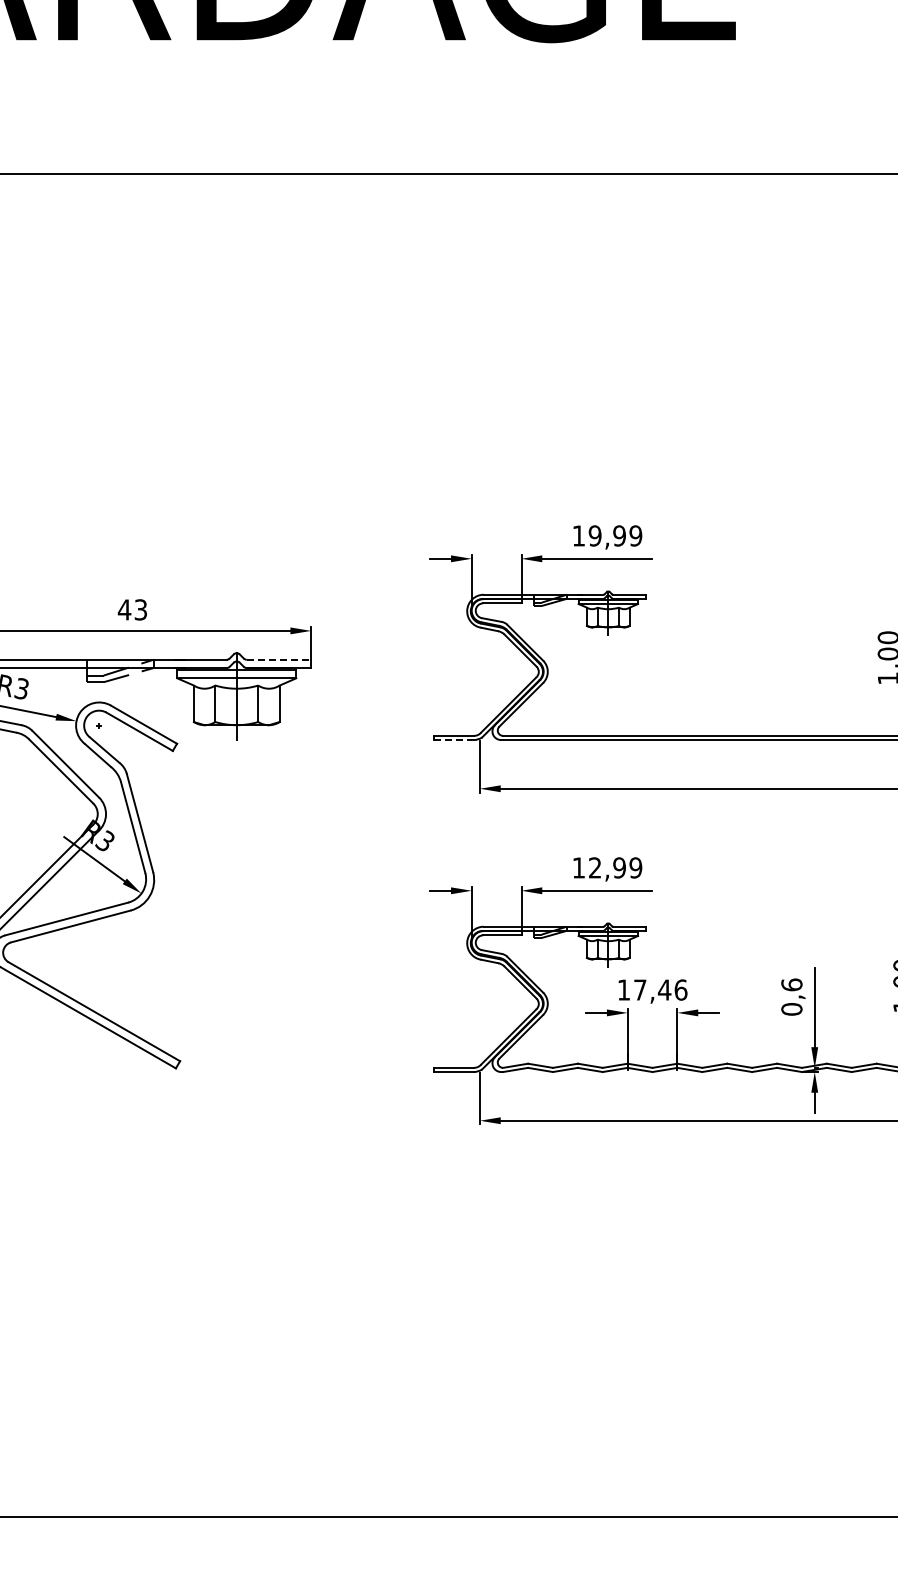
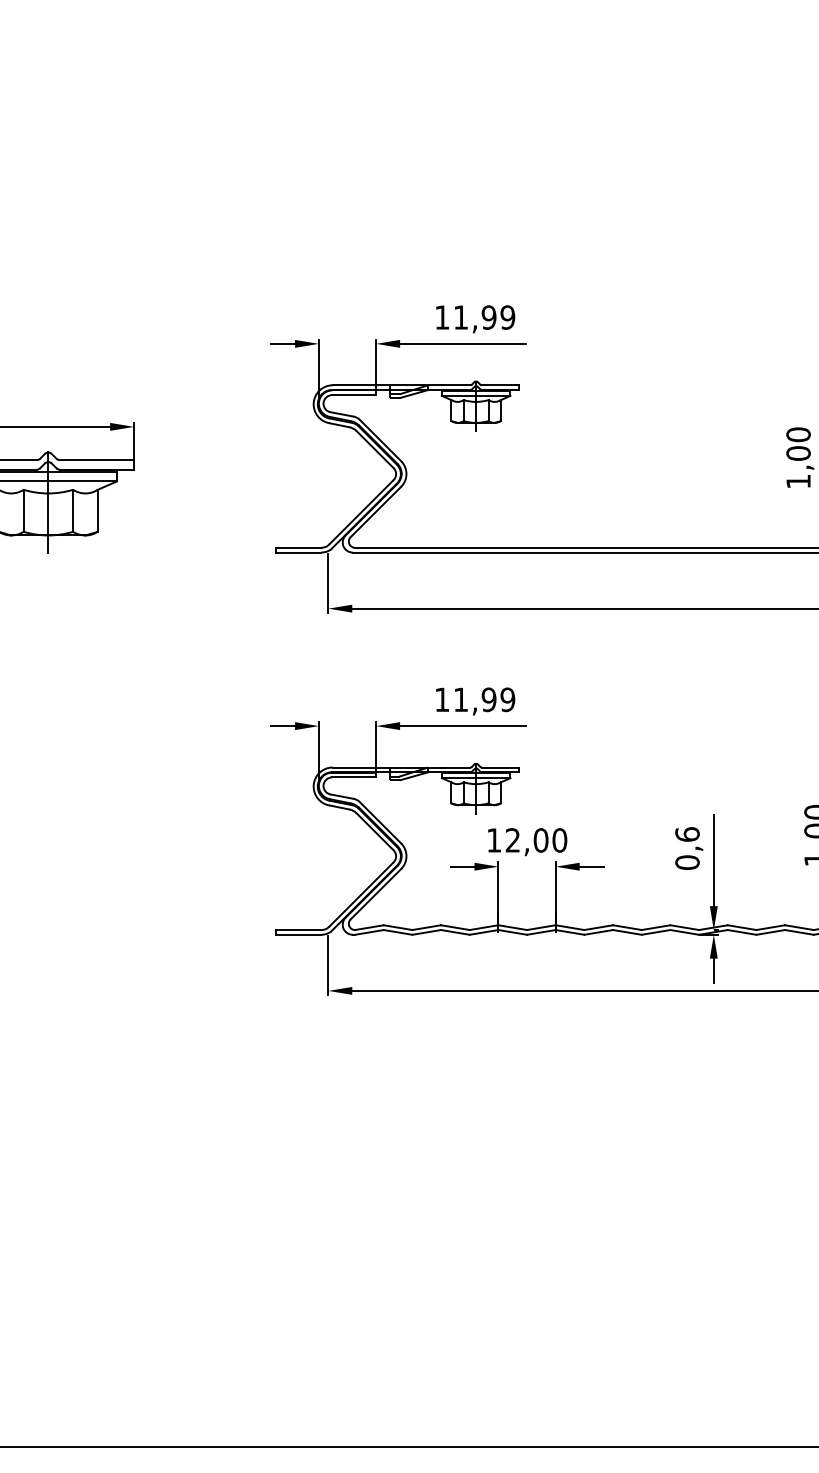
text: (594, 535) -> (460, 317), 19,99 -> 11,99
line: (279, 659) -> (97, 459), dashed -> solid
line: (453, 740) -> (297, 553), dashed -> solid
text: (594, 867) -> (460, 699), 12,99 -> 11,99
text: (660, 989) -> (536, 839), 17,46 -> 12,00

